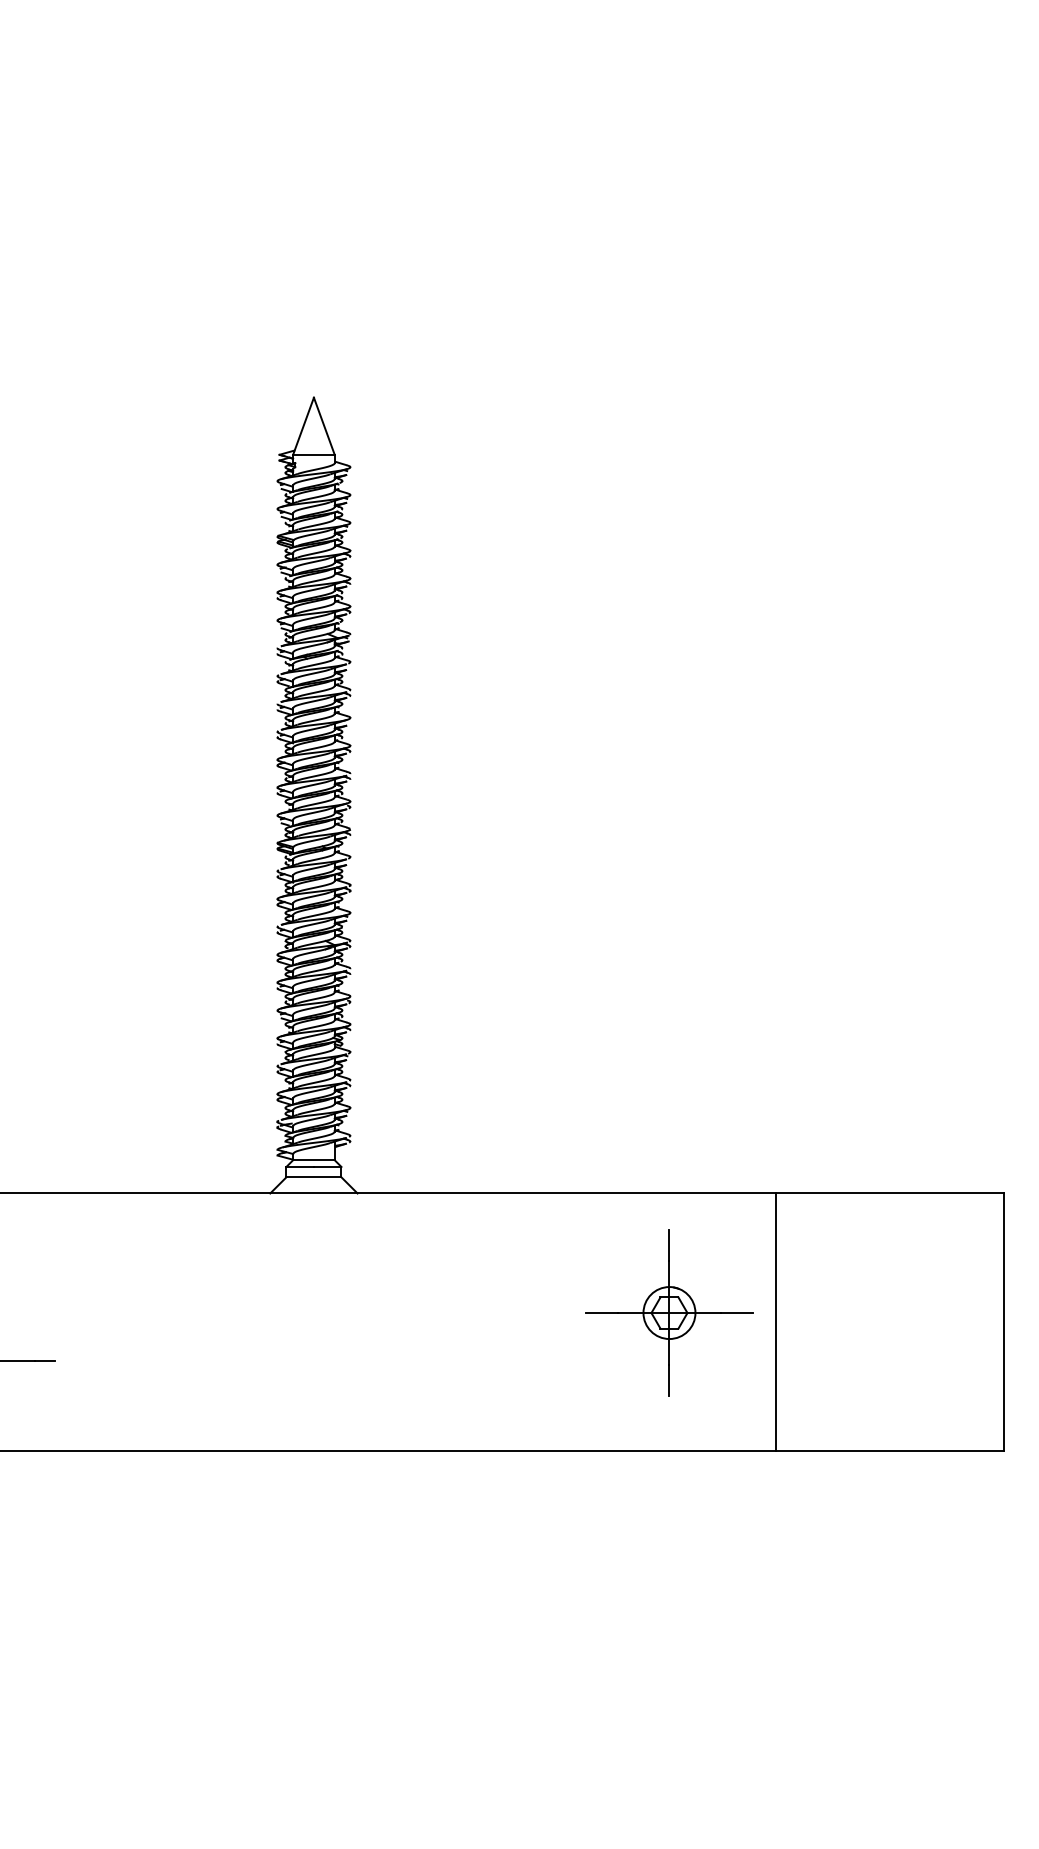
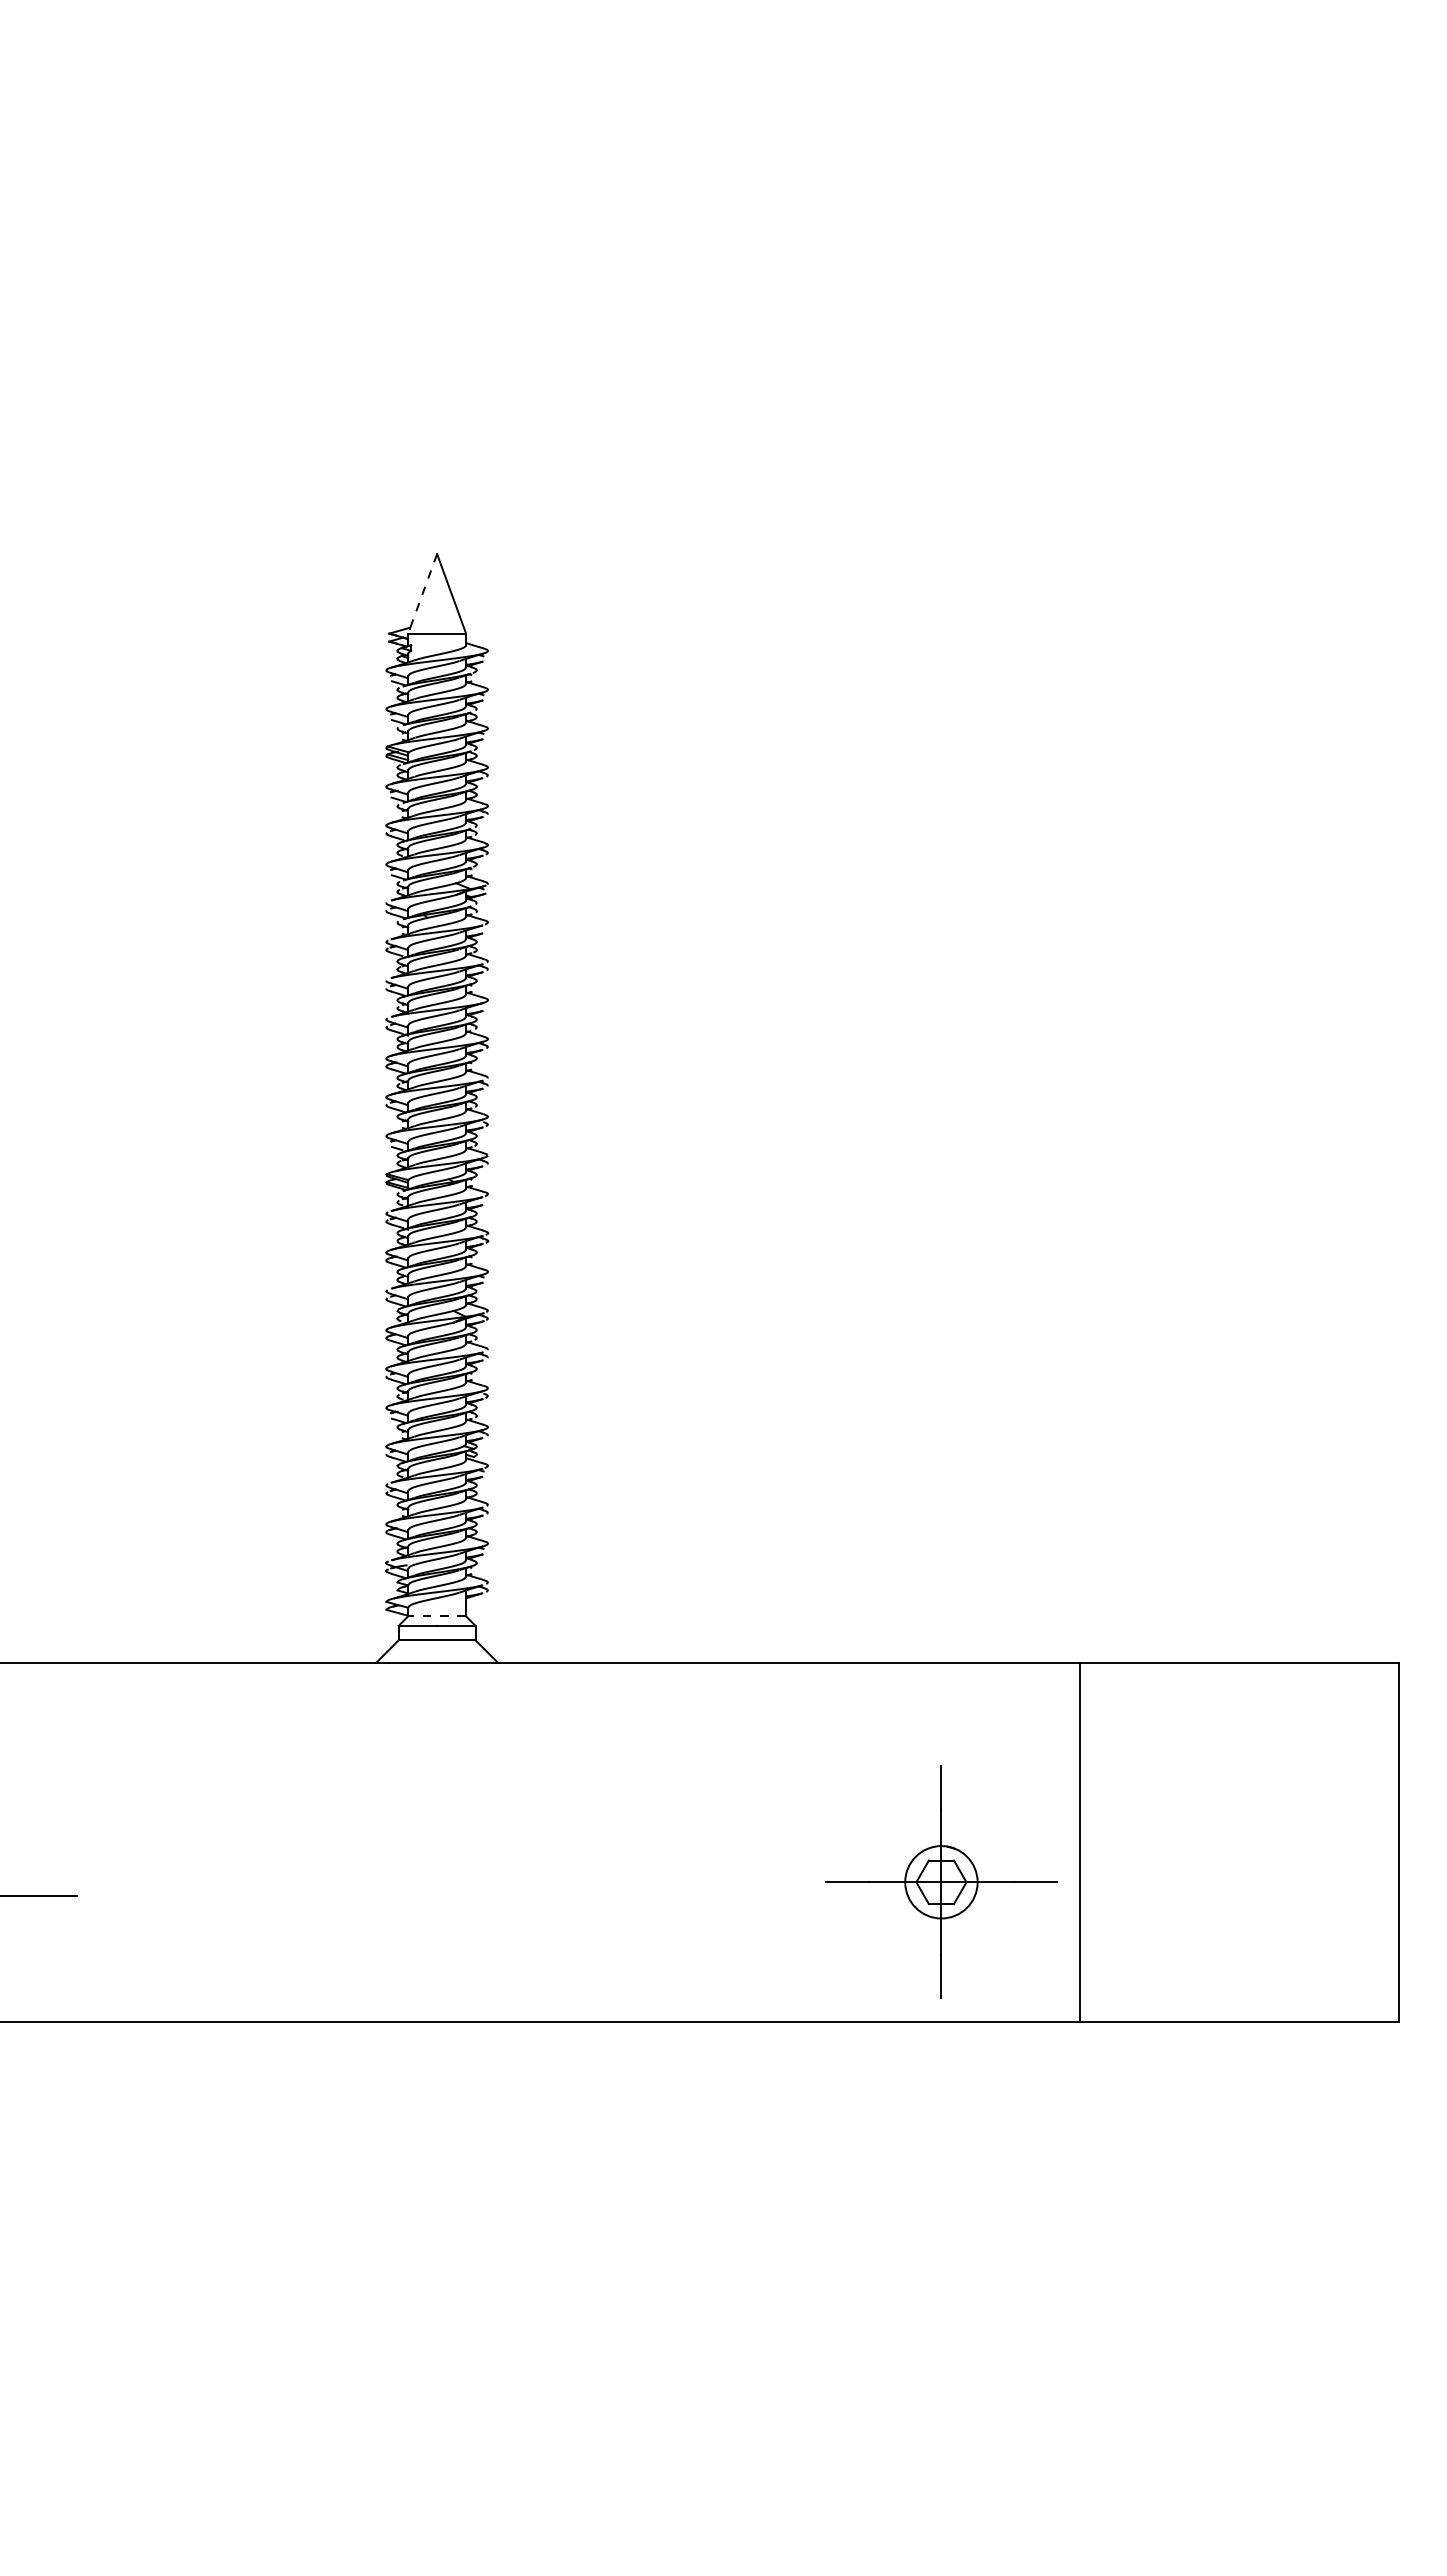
line: (303, 426) -> (422, 594), solid -> dashed
line: (314, 1160) -> (437, 1616), solid -> dashed
part: (669, 1312) -> (941, 1881), moved

